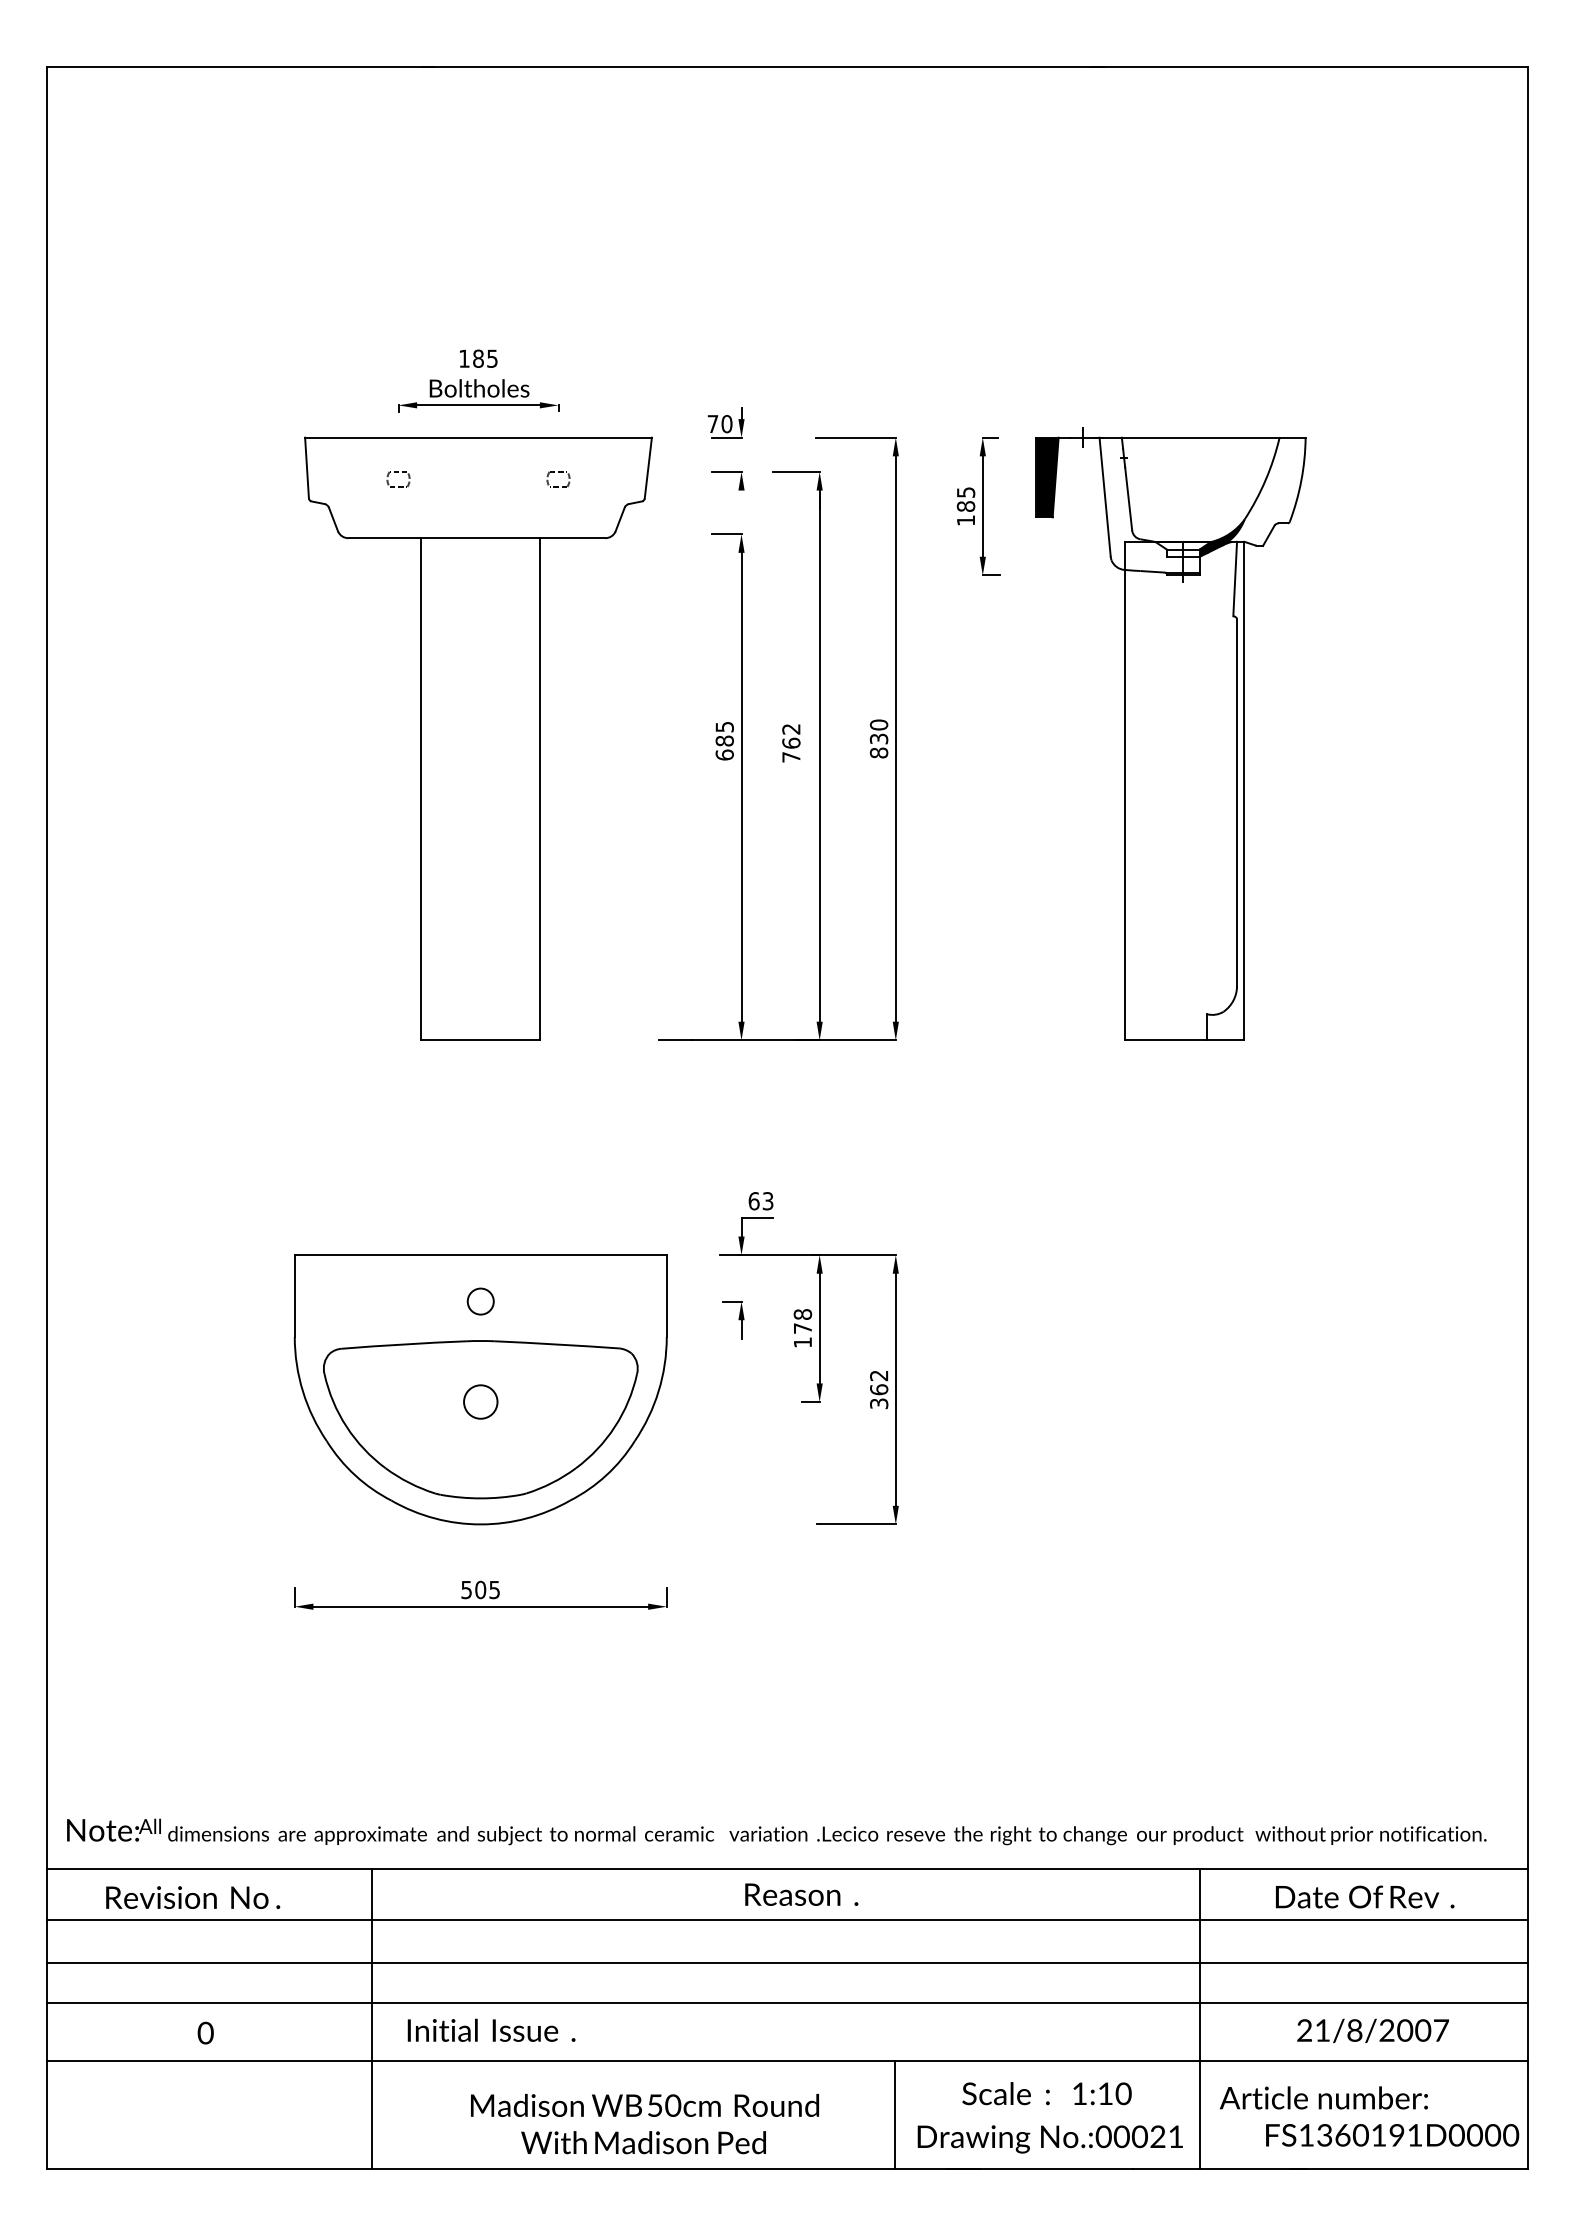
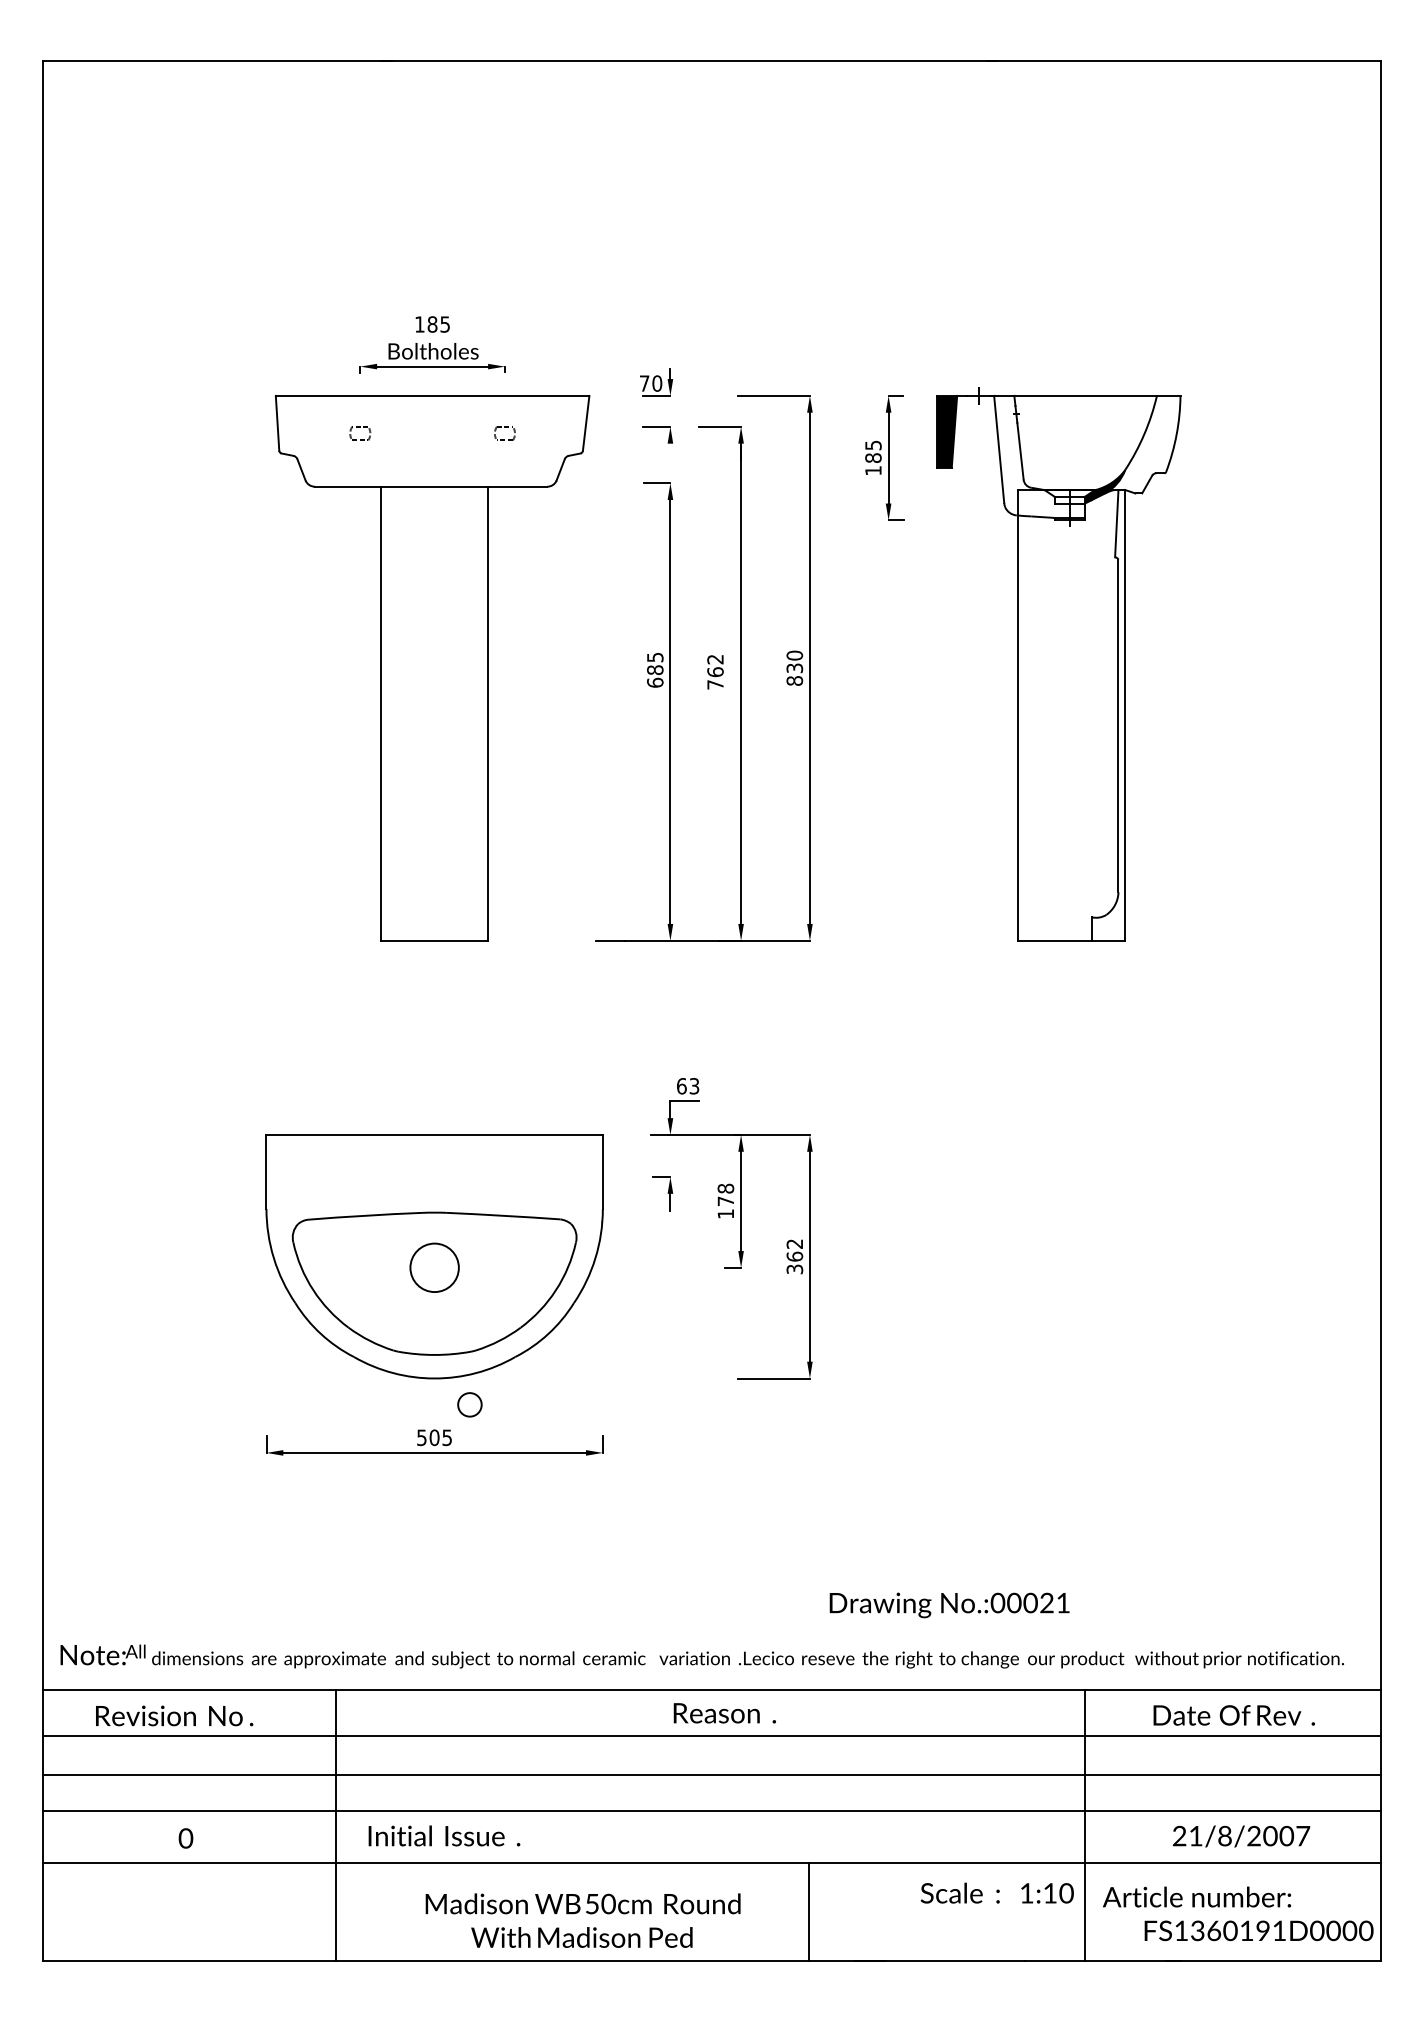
circle: (480, 1301) -> (469, 1404), moved
circle: (480, 1401) -> (434, 1267), size x1.6
text: (1046, 2093) -> (996, 1893), moved
text: (1049, 2139) -> (948, 1605), moved

